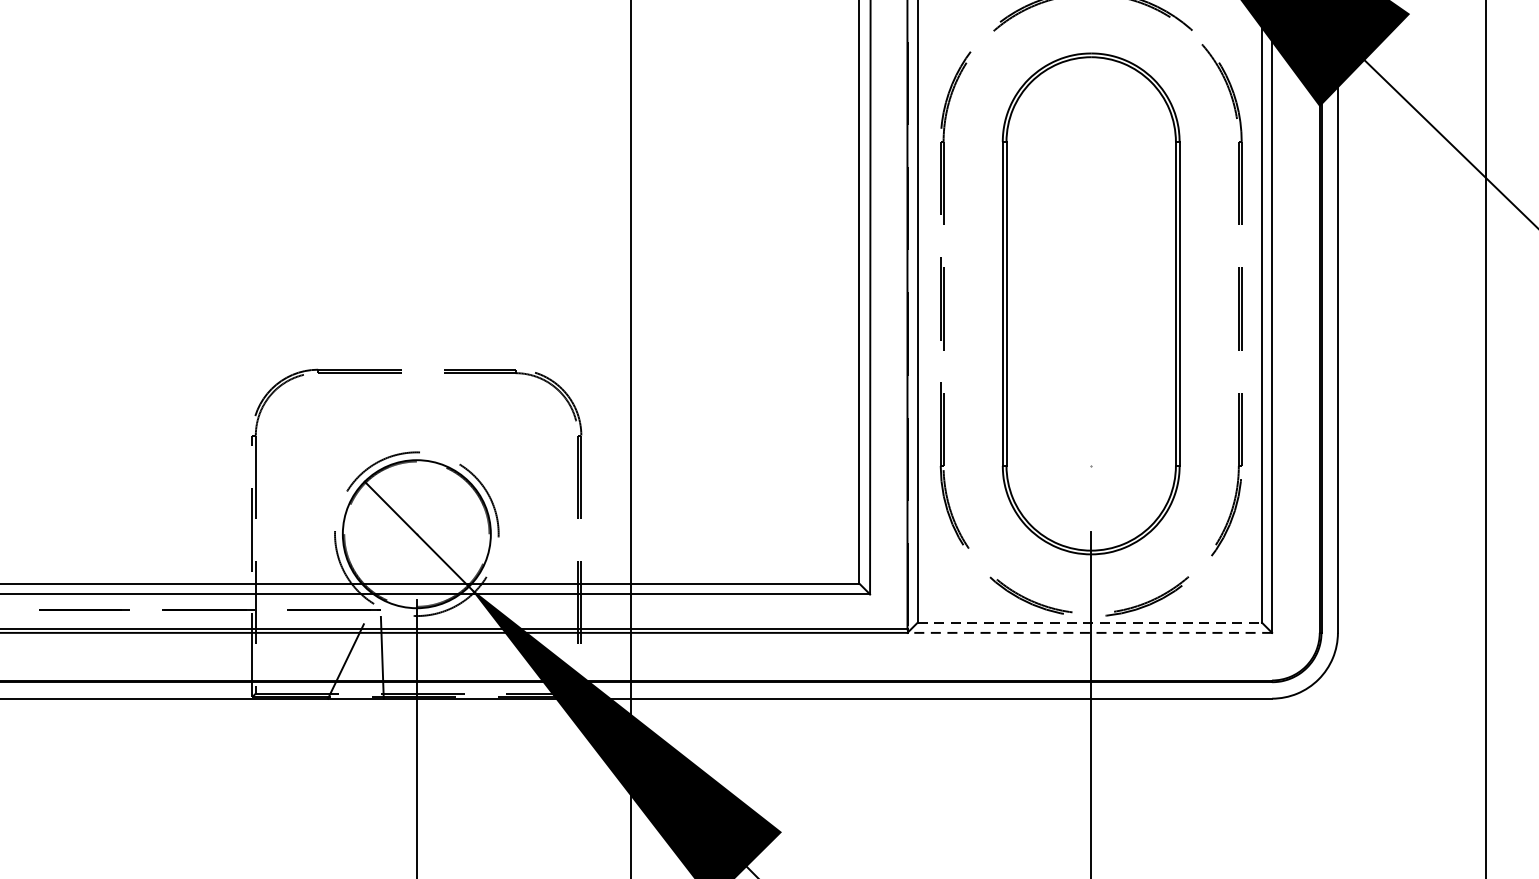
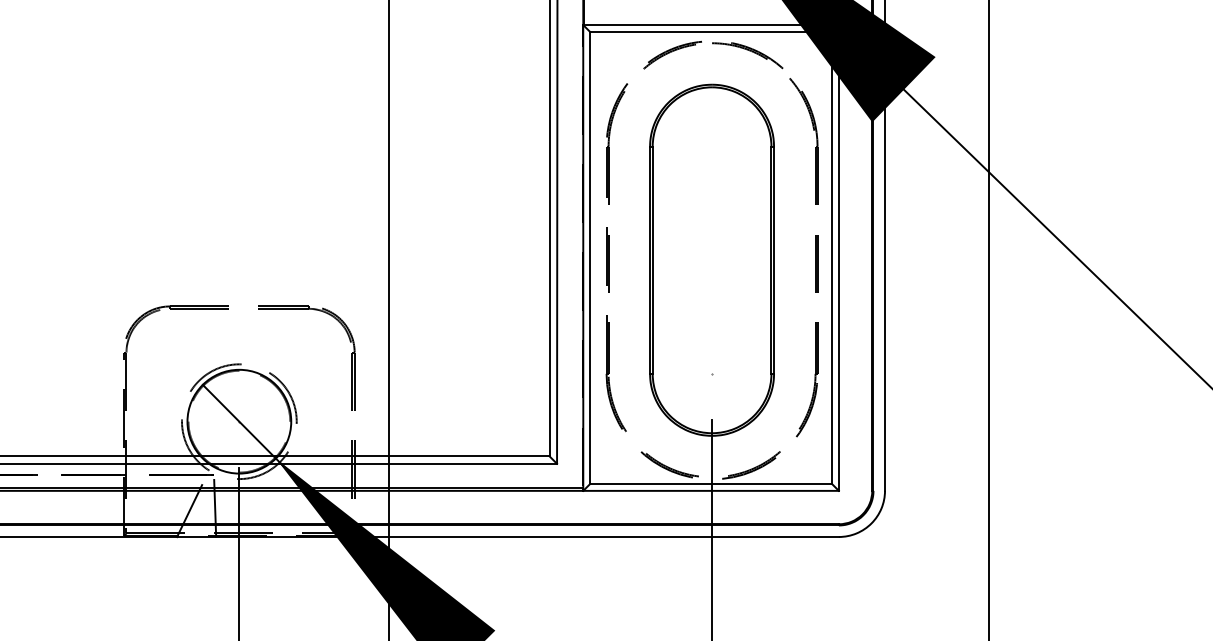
line: (1090, 622) -> (711, 483), dashed -> solid
line: (1090, 632) -> (711, 490), dashed -> solid

